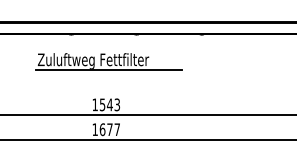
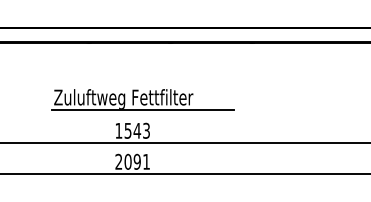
part: (108, 61) -> (142, 99), moved
text: (106, 129) -> (132, 161), 1677 -> 2091

